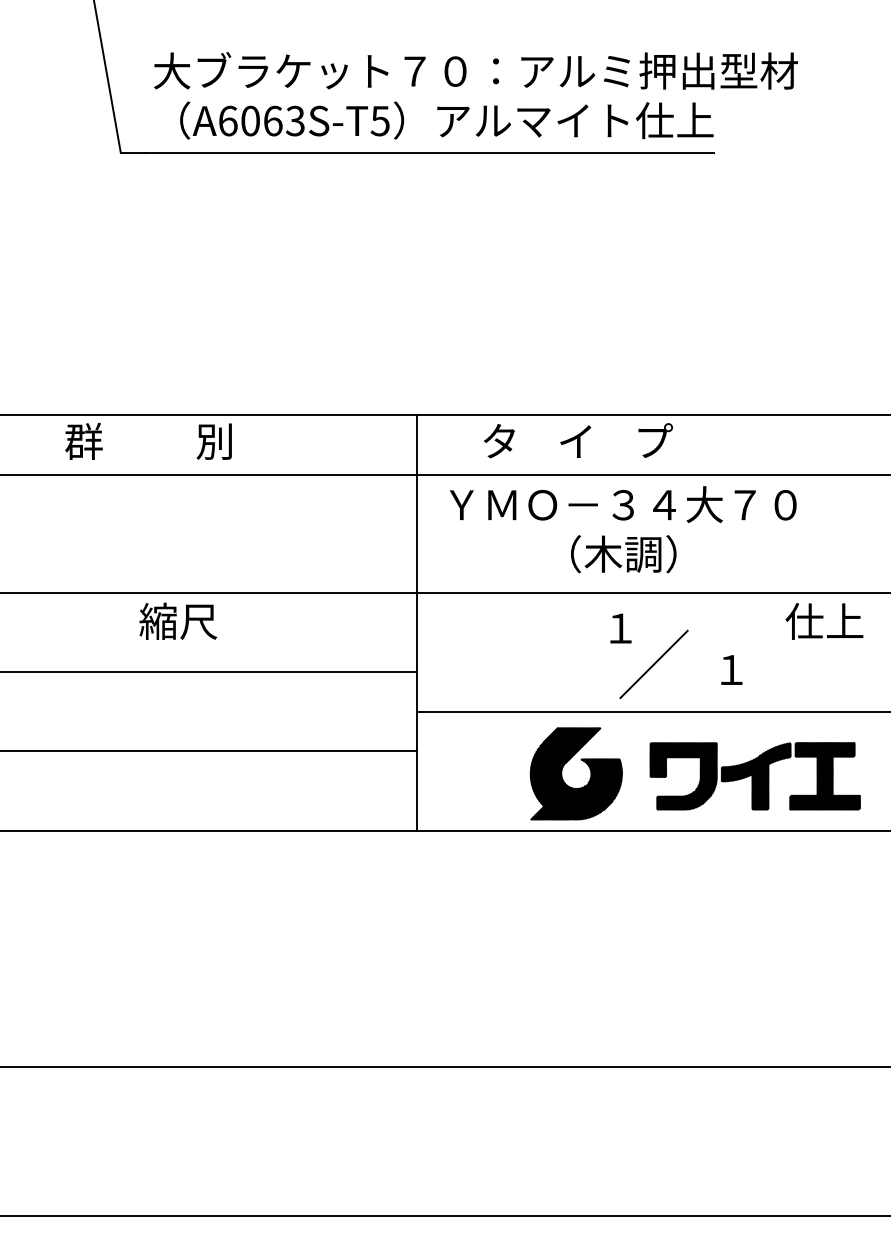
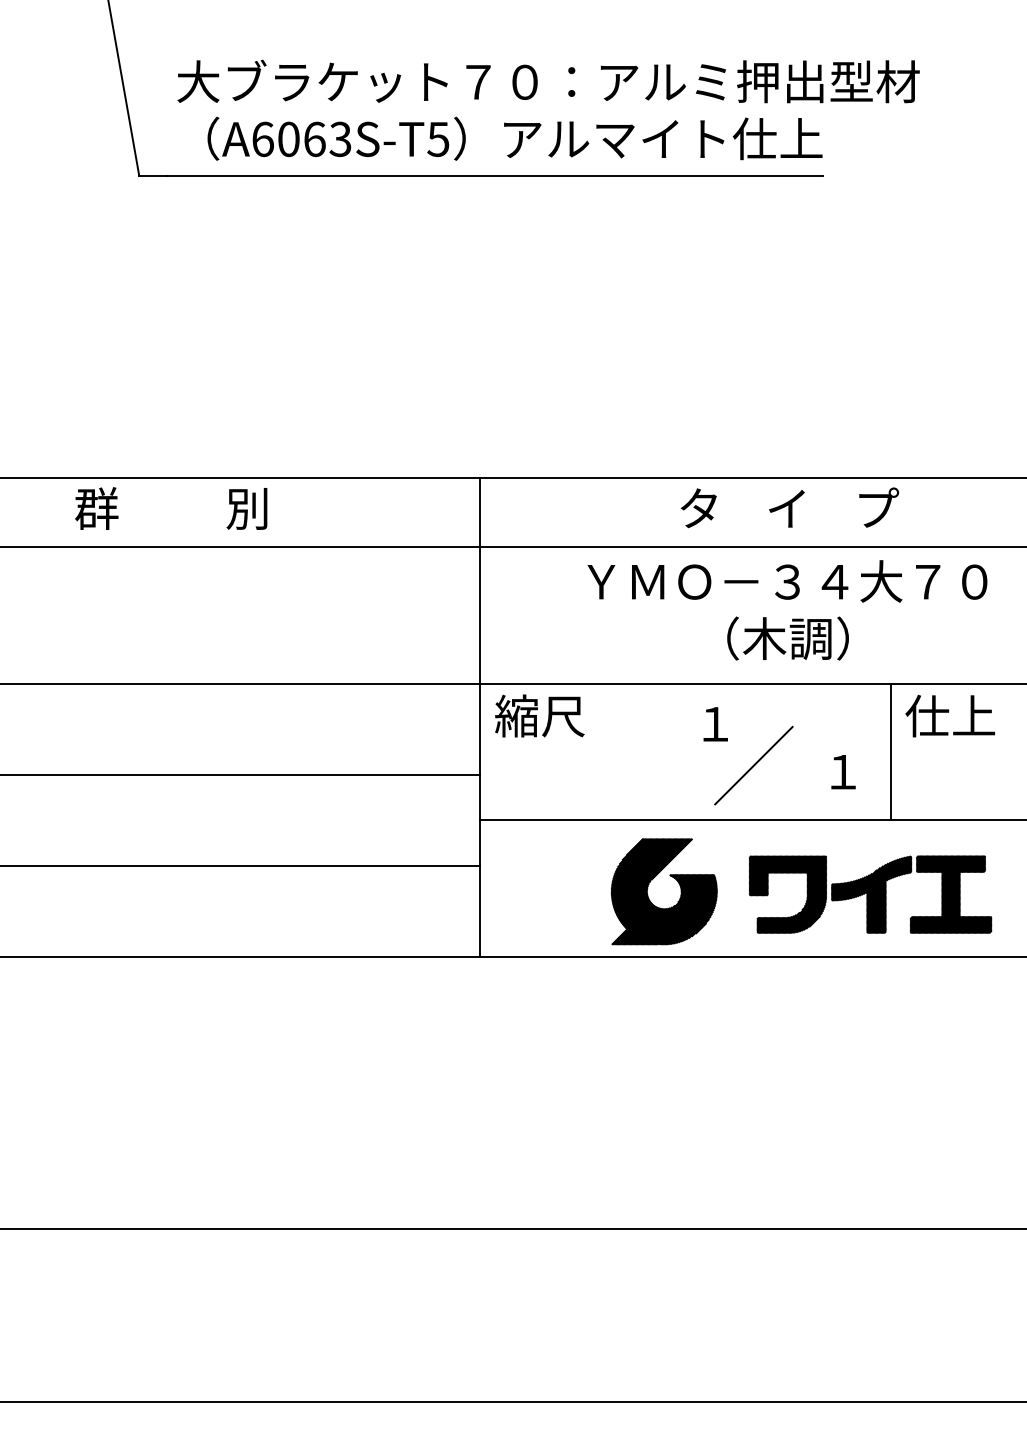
text: (577, 440) -> (788, 507), moved
text: (623, 529) -> (787, 610), moved
text: (178, 620) -> (540, 715), moved
line: (772, 652) -> (890, 751), added

